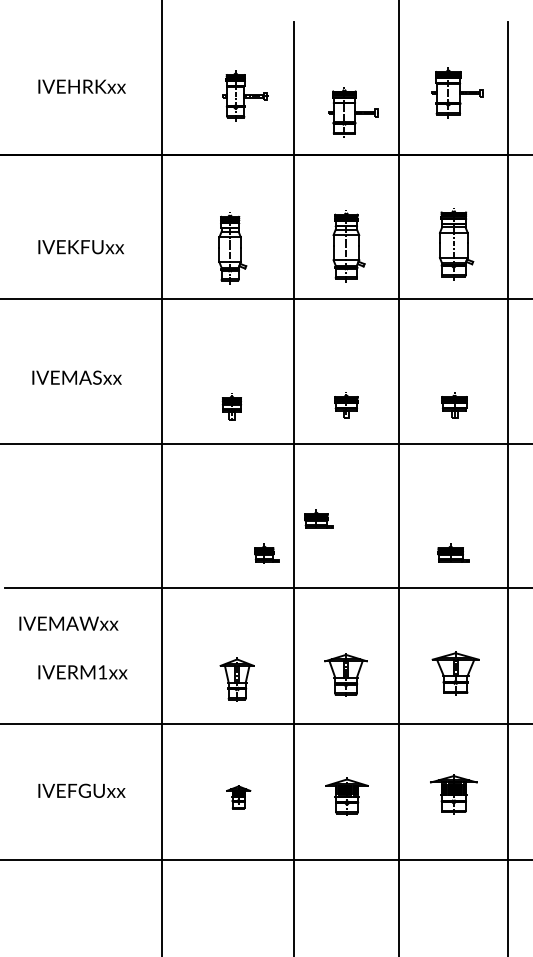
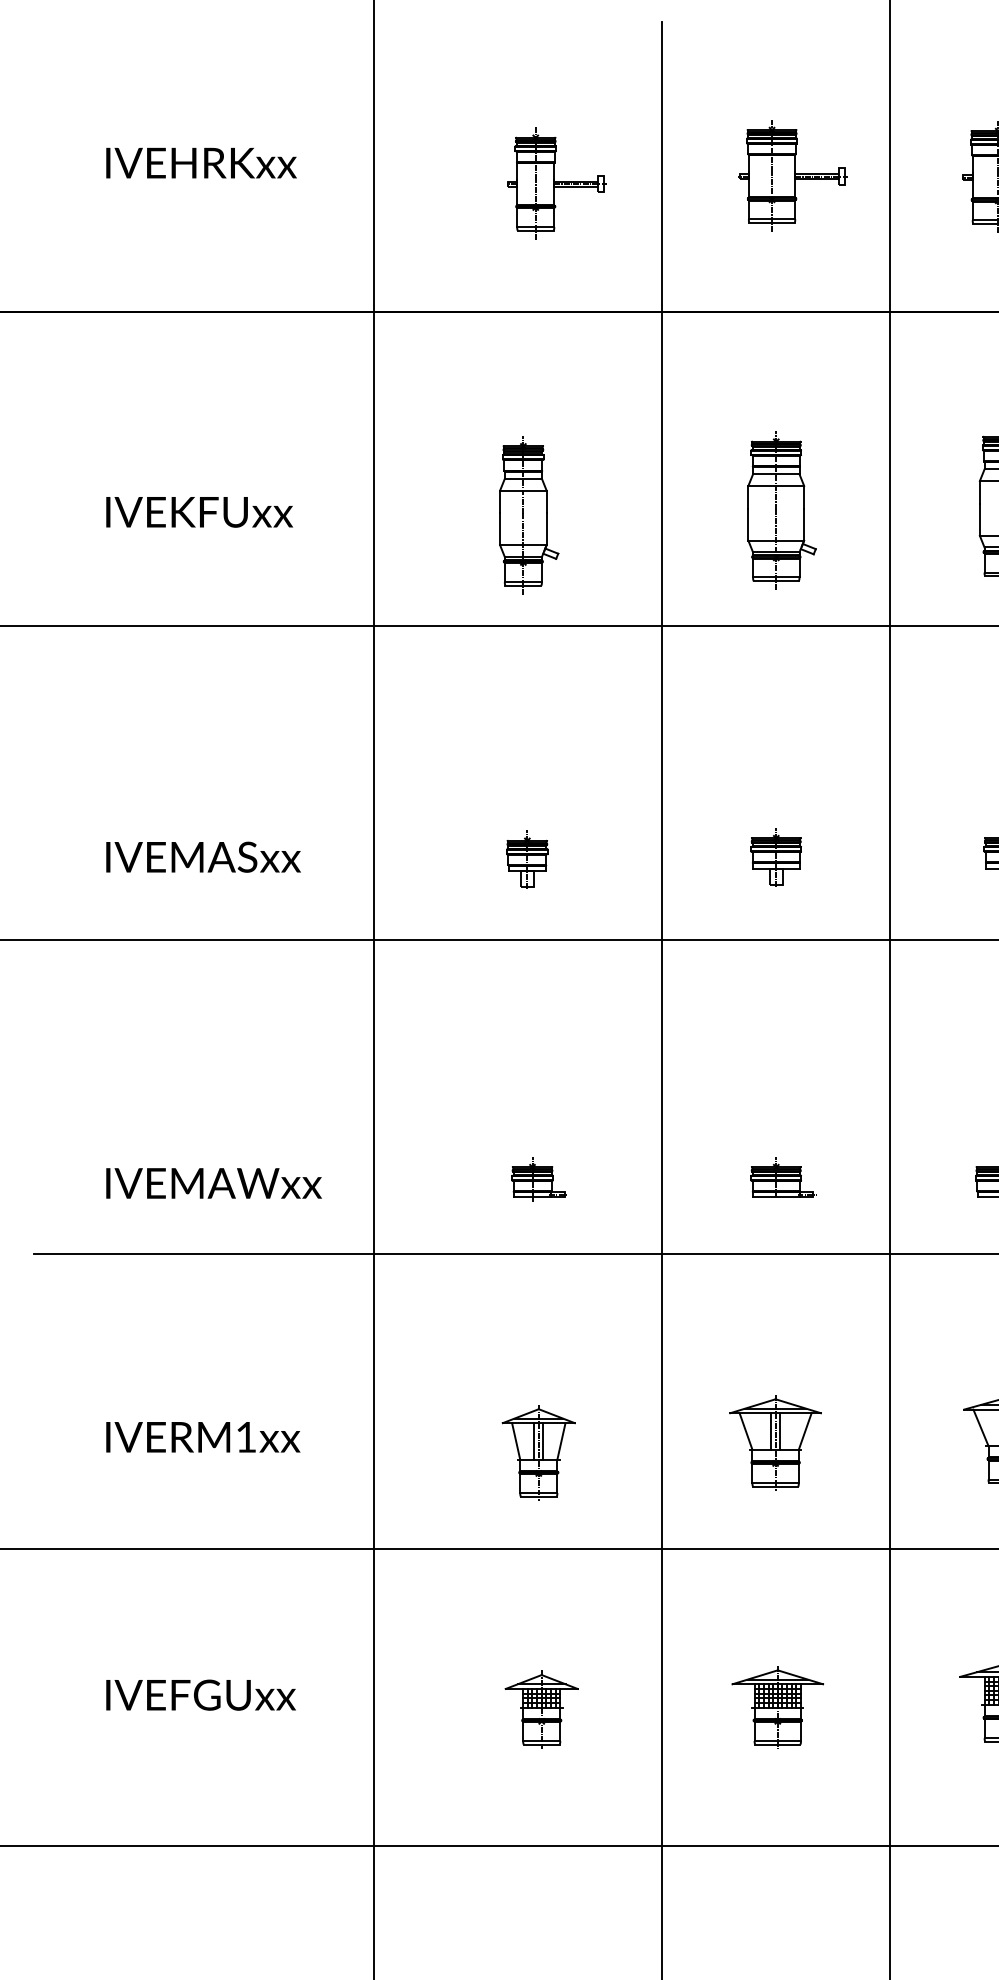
part: (353, 112) -> (791, 175), moved
text: (76, 377) -> (202, 856), moved
part: (318, 518) -> (780, 1176), moved
part: (266, 553) -> (537, 1178), moved
text: (68, 623) -> (213, 1183), moved
part: (238, 797) -> (541, 1709), size x1.43

